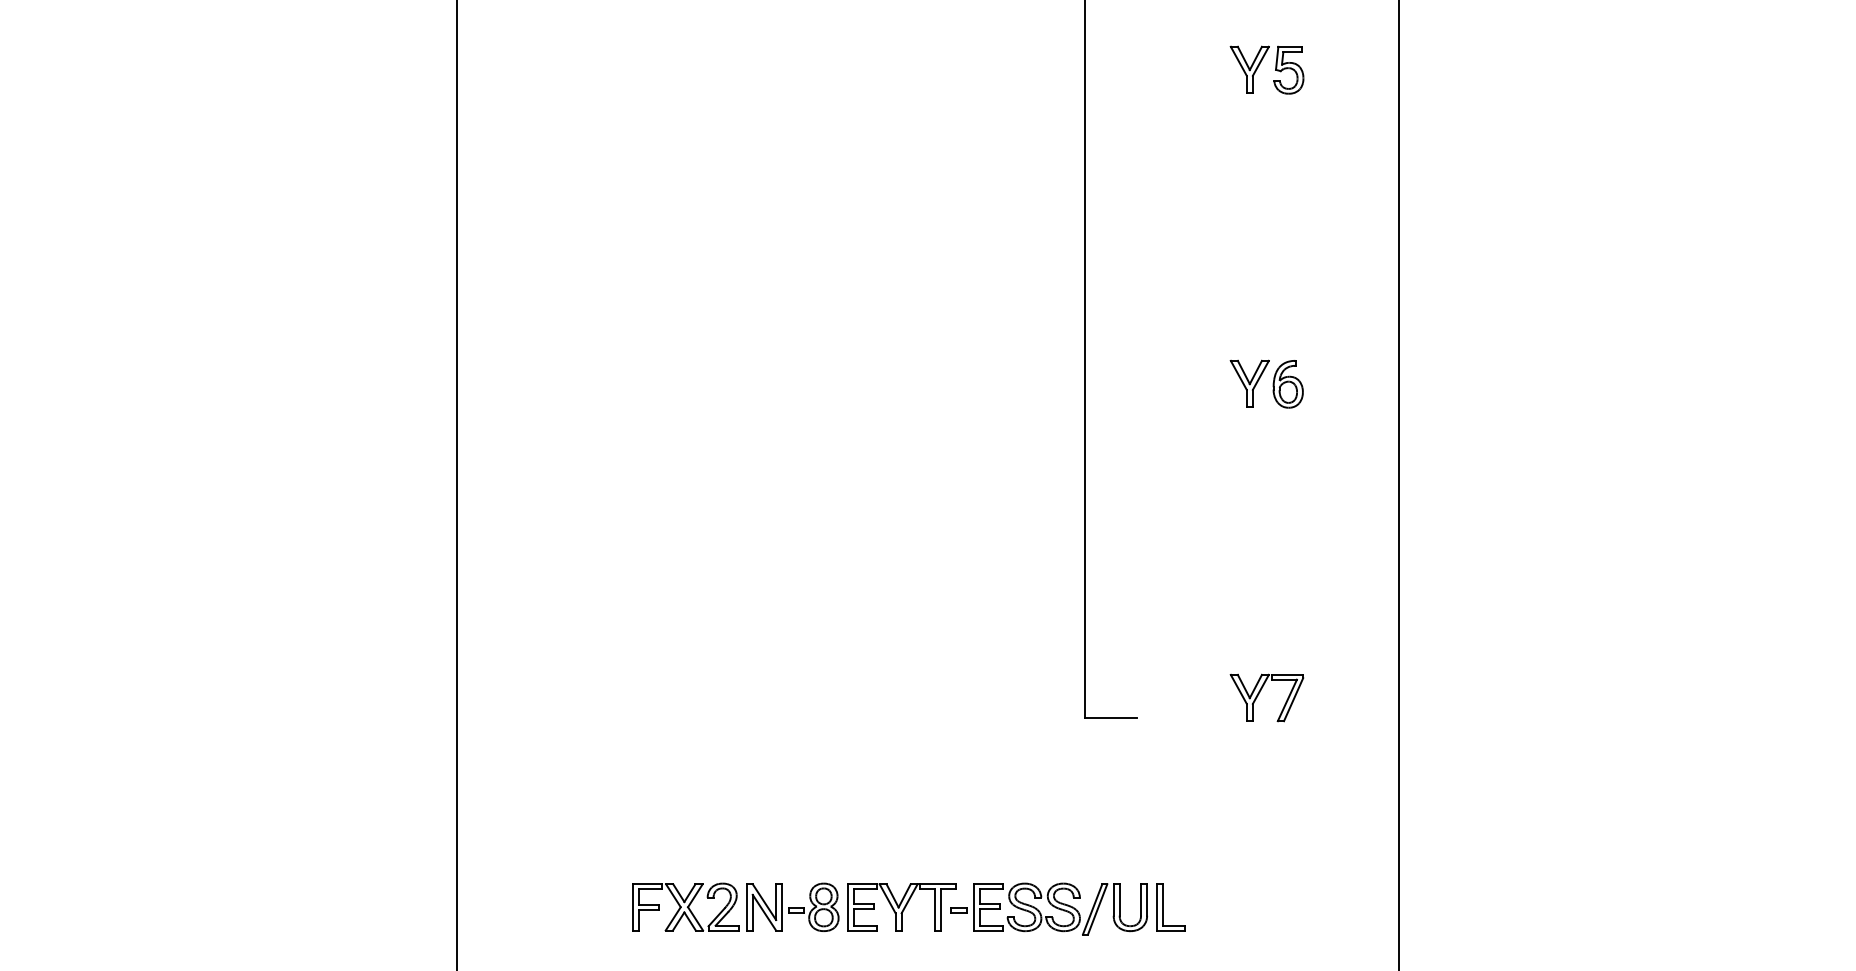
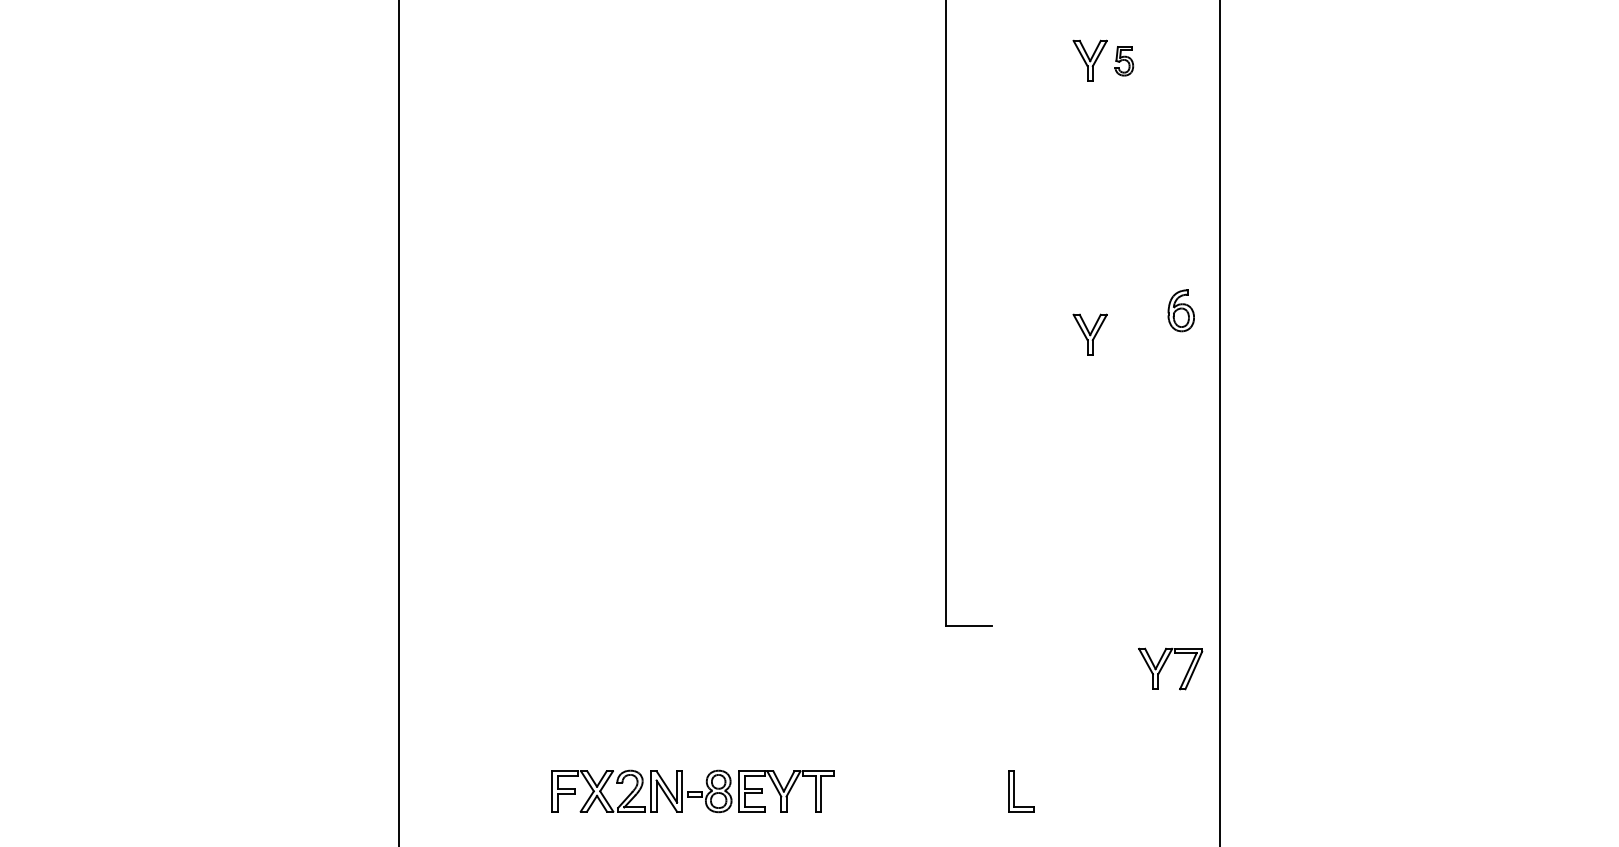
part: (1288, 69) -> (1123, 60), size x0.7
part: (1287, 384) -> (1180, 310), moved
part: (1259, 694) -> (1164, 665), moved
part: (1048, 908) -> (914, 792), removed

